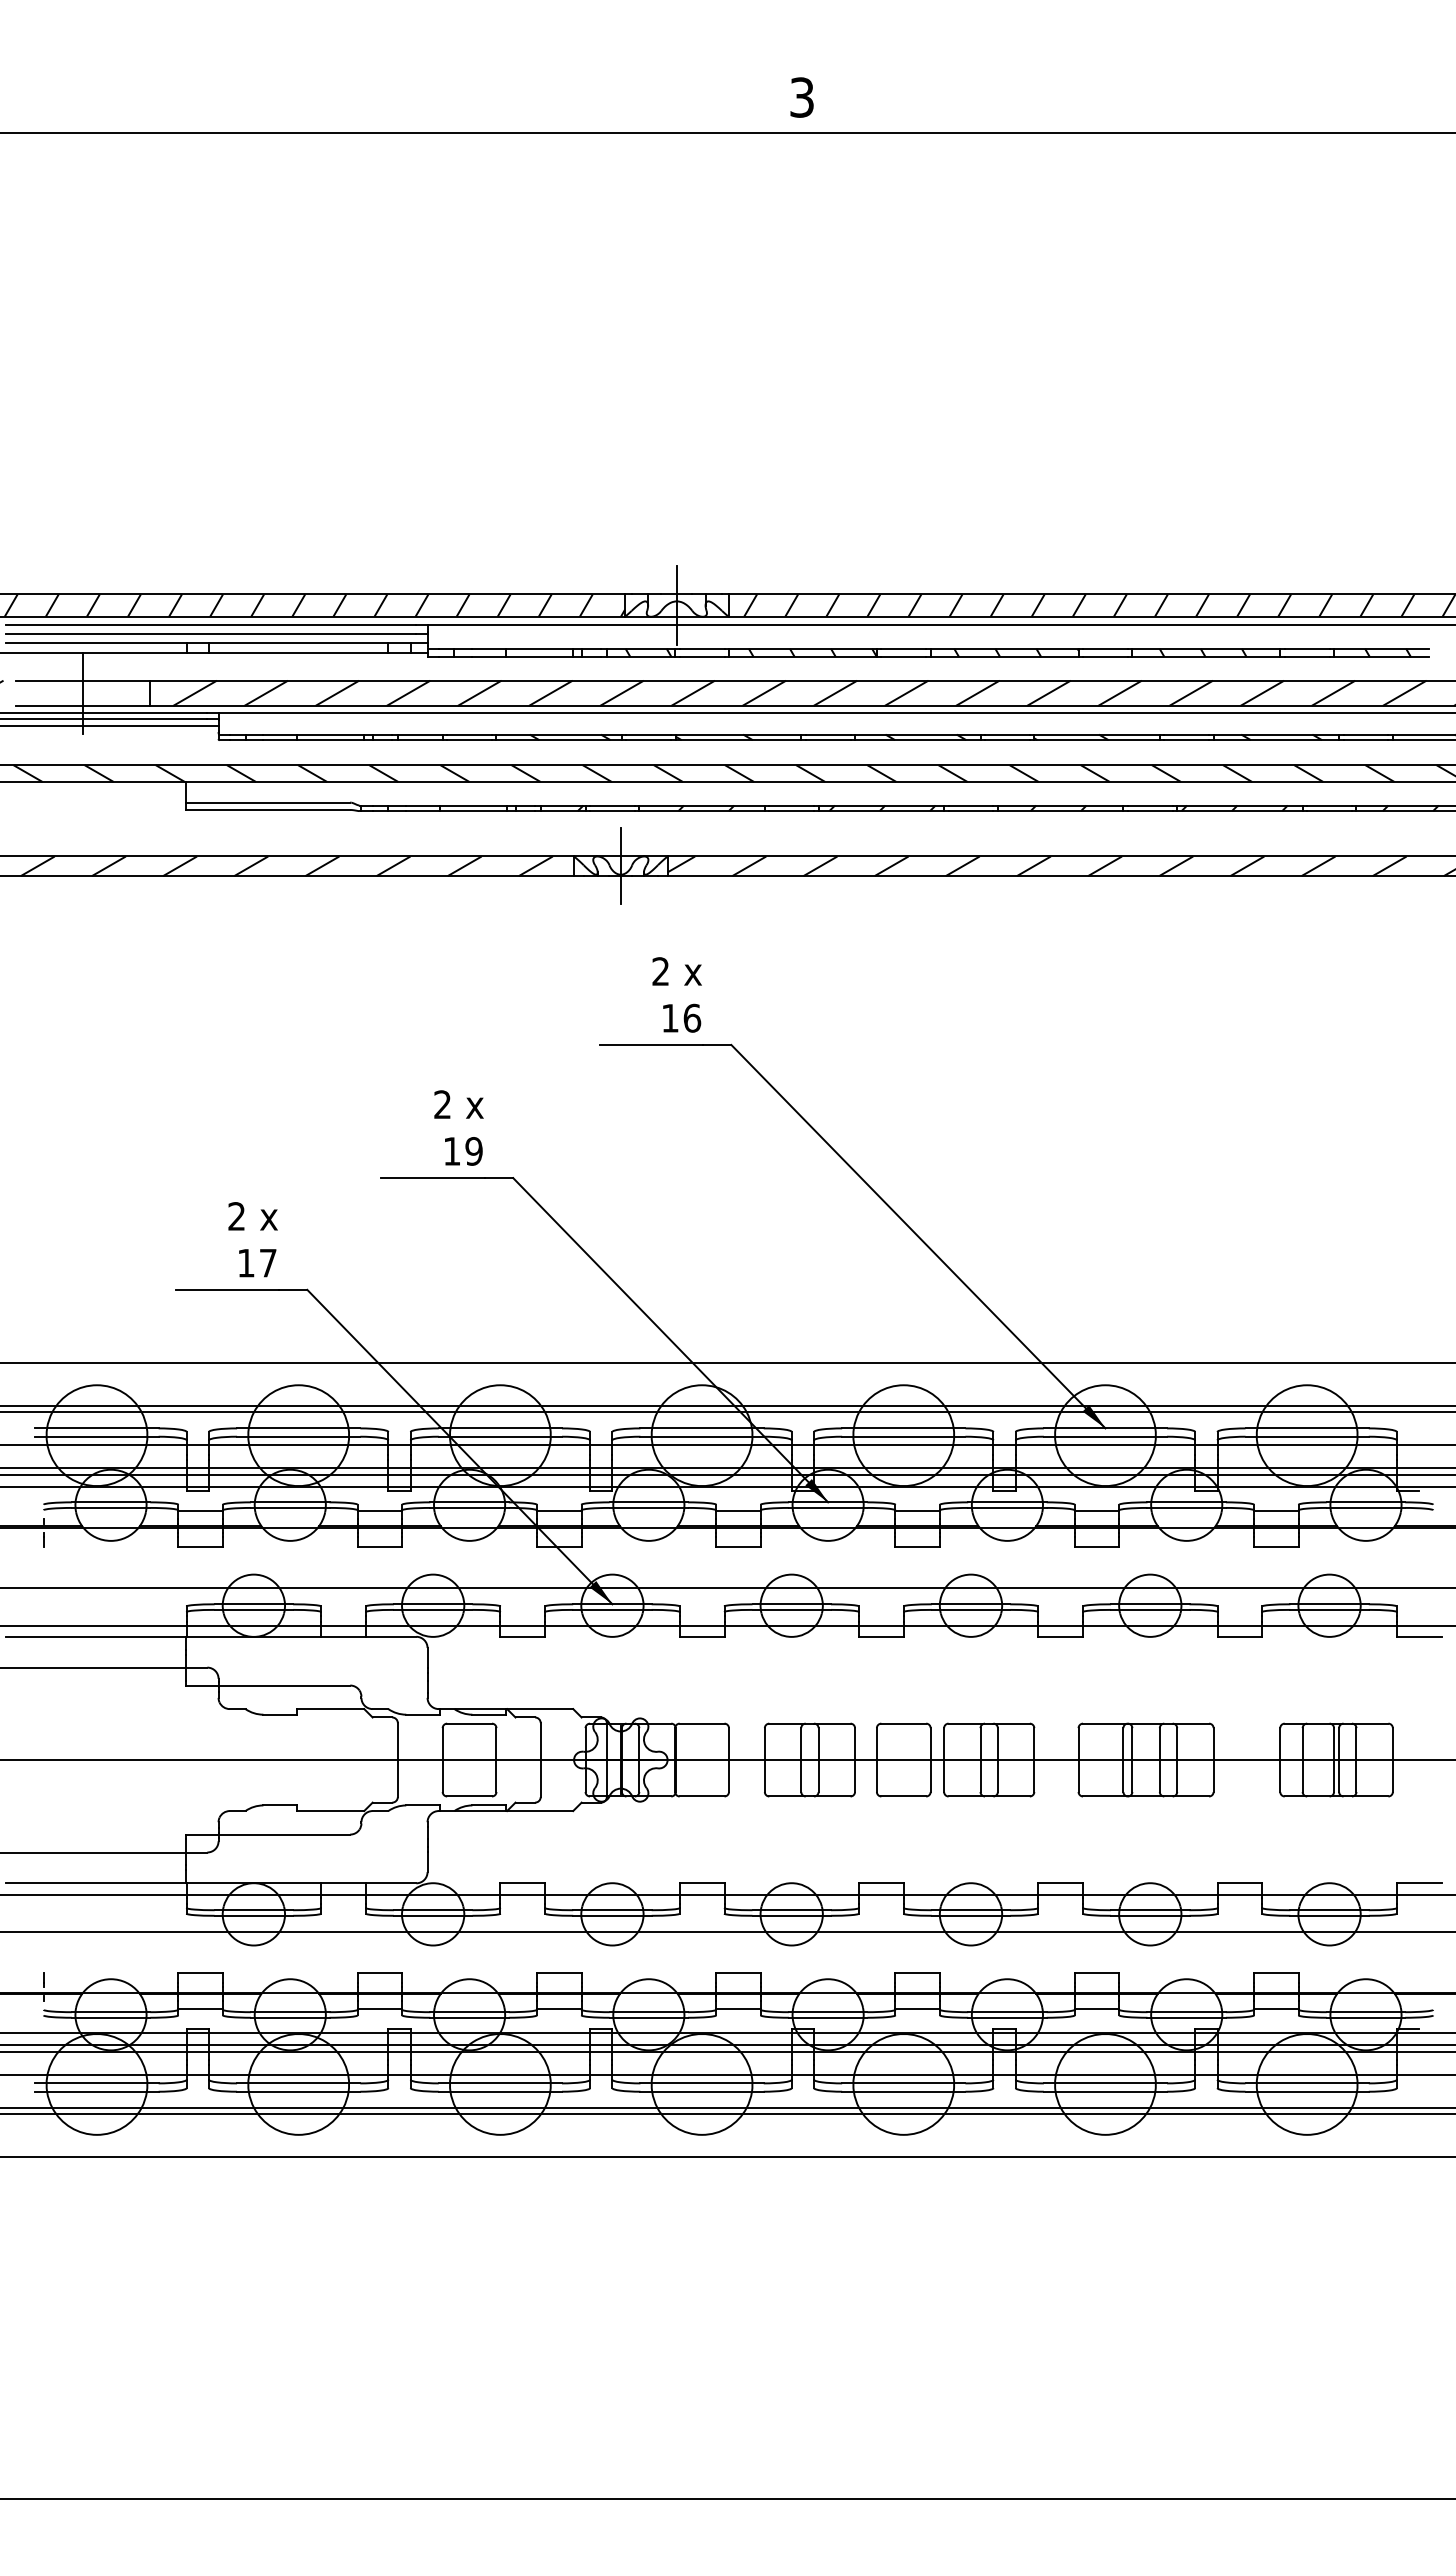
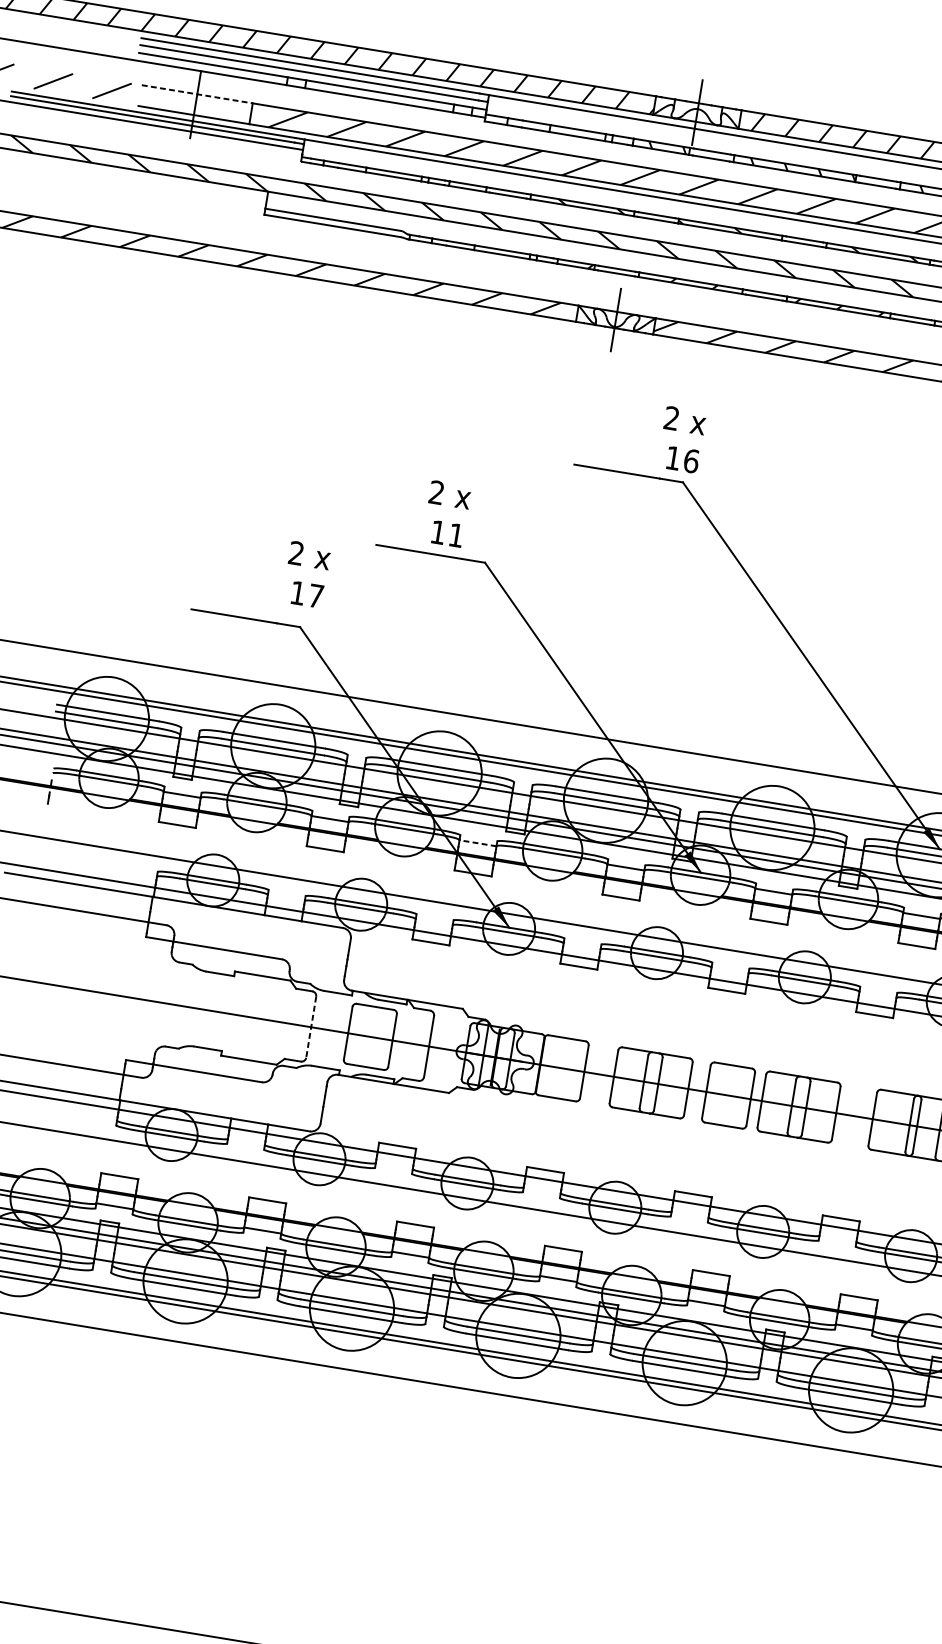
line: (83, 680) -> (197, 94), solid -> dashed
text: (676, 994) -> (681, 439), moved
text: (473, 1151) -> (455, 535), 19 -> 11
text: (252, 1239) -> (306, 574), moved
line: (558, 1510) -> (477, 843), solid -> dashed
line: (397, 1760) -> (310, 1027), solid -> dashed

